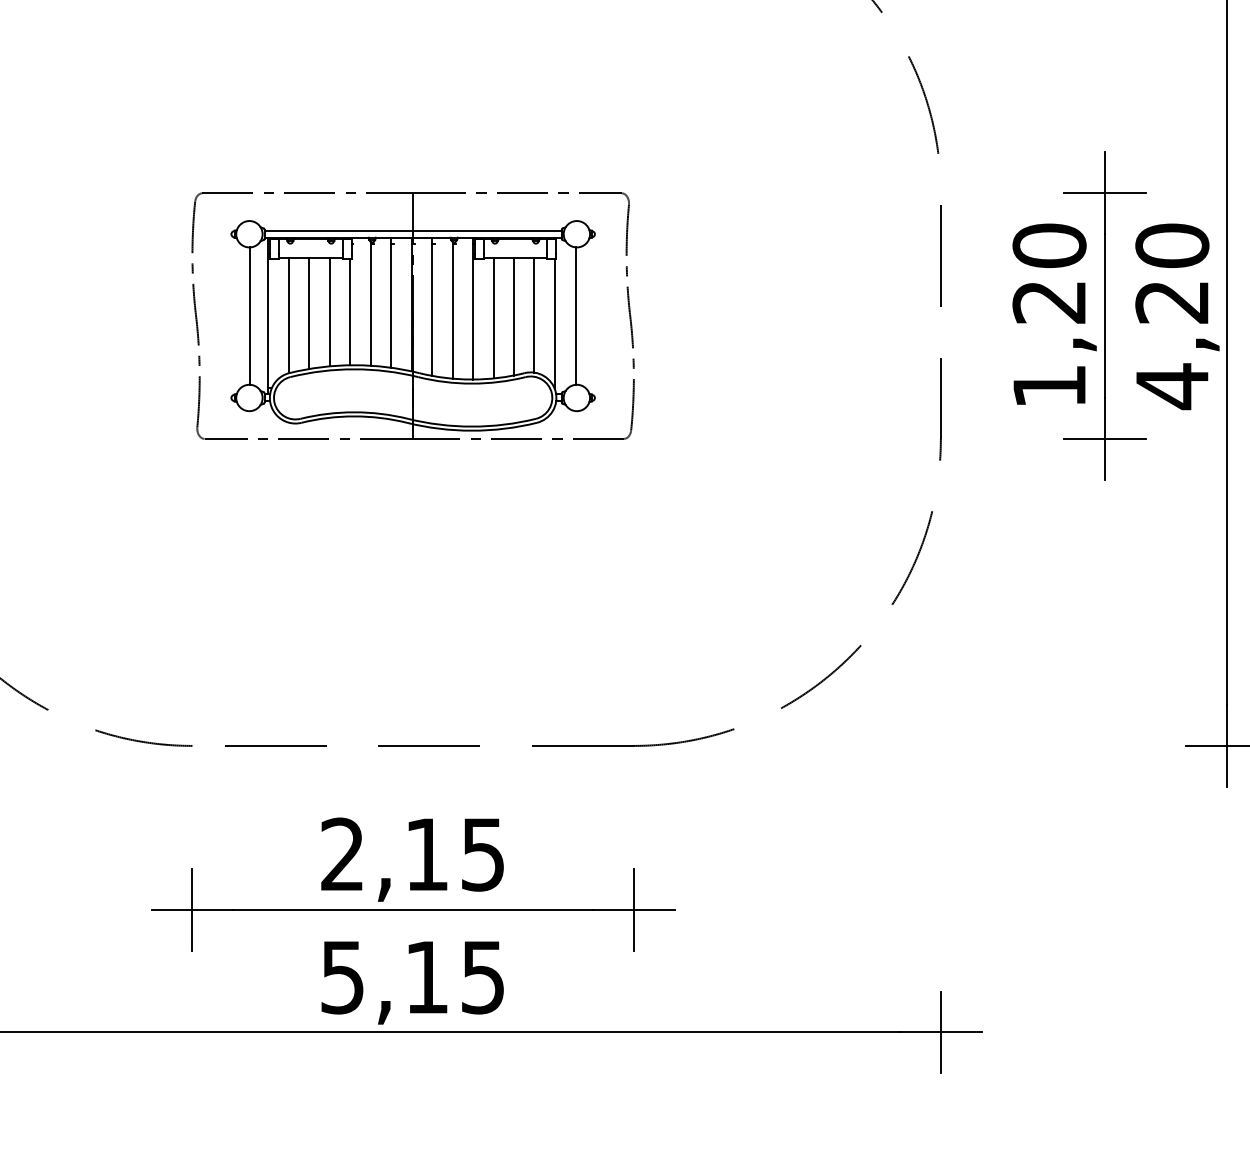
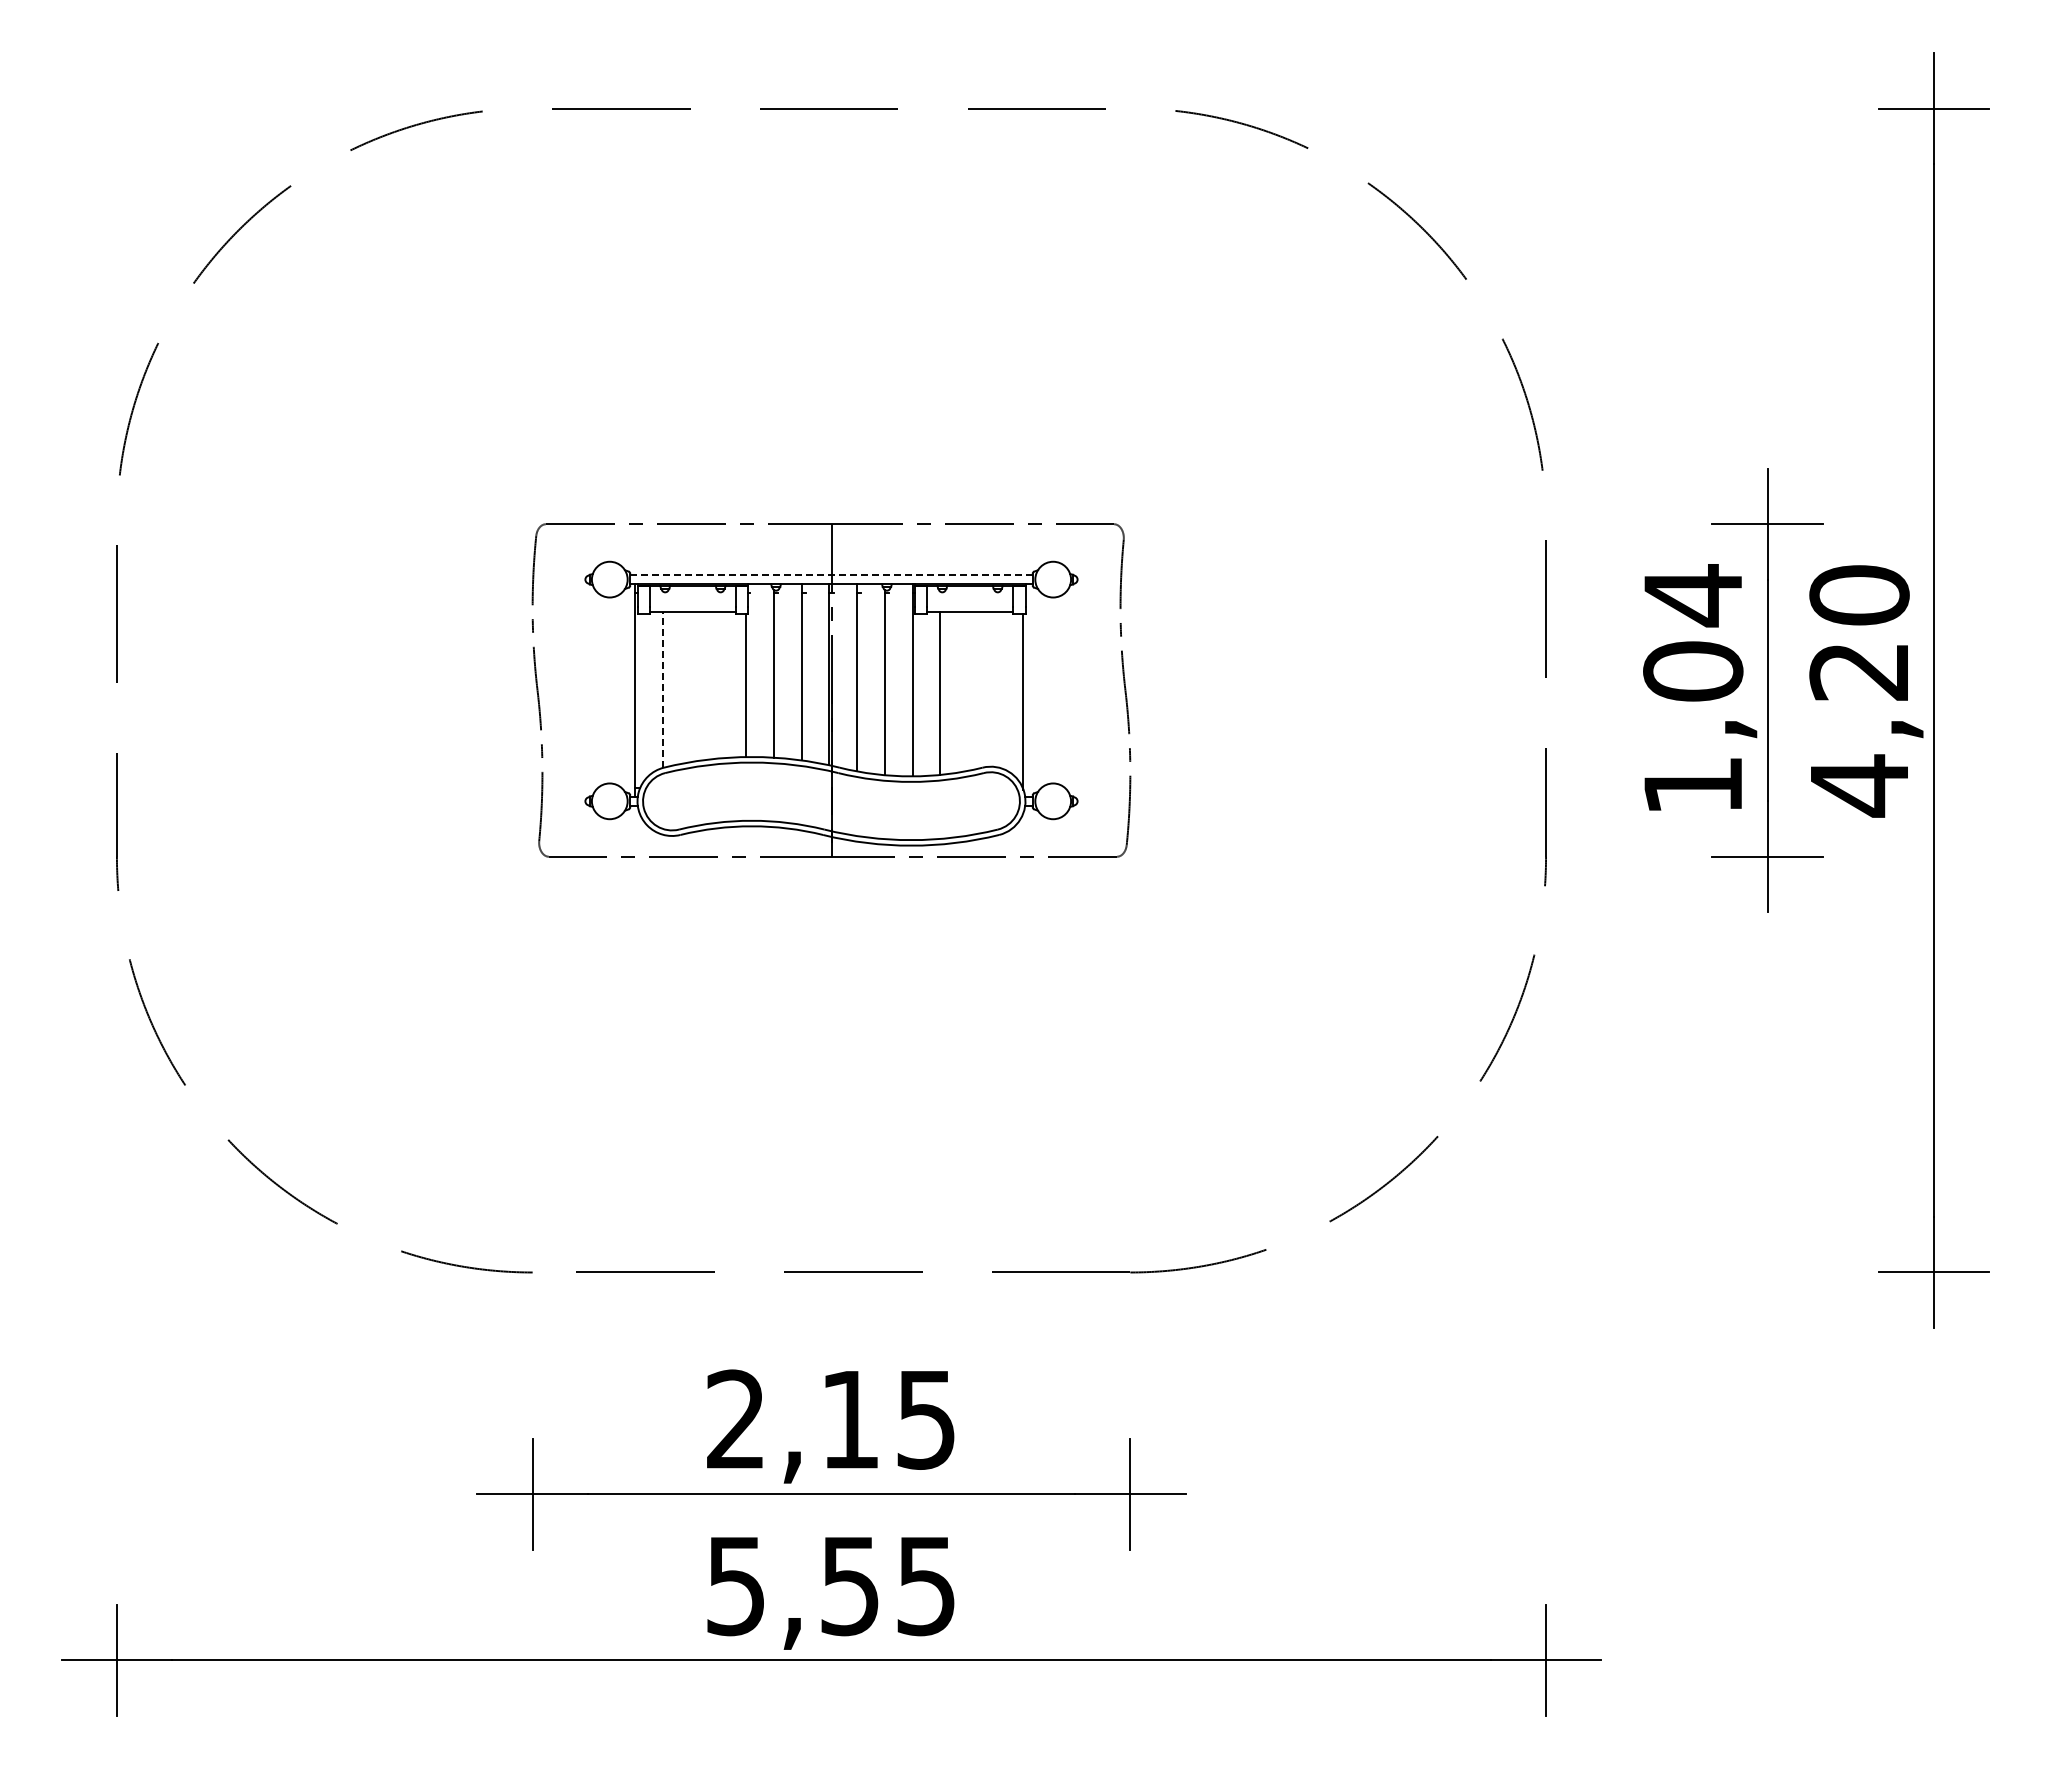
line: (413, 230) -> (831, 574), solid -> dashed
text: (1049, 273) -> (1693, 632), 1,20 -> 1,04
line: (329, 312) -> (718, 685), removed
line: (309, 313) -> (690, 687), removed
line: (534, 315) -> (995, 689), removed
line: (249, 316) -> (610, 690), removed
line: (289, 316) -> (663, 690), solid -> dashed
line: (513, 316) -> (967, 691), removed
line: (576, 316) -> (1052, 690), removed
text: (426, 977) -> (849, 1586), 5,15 -> 5,55

